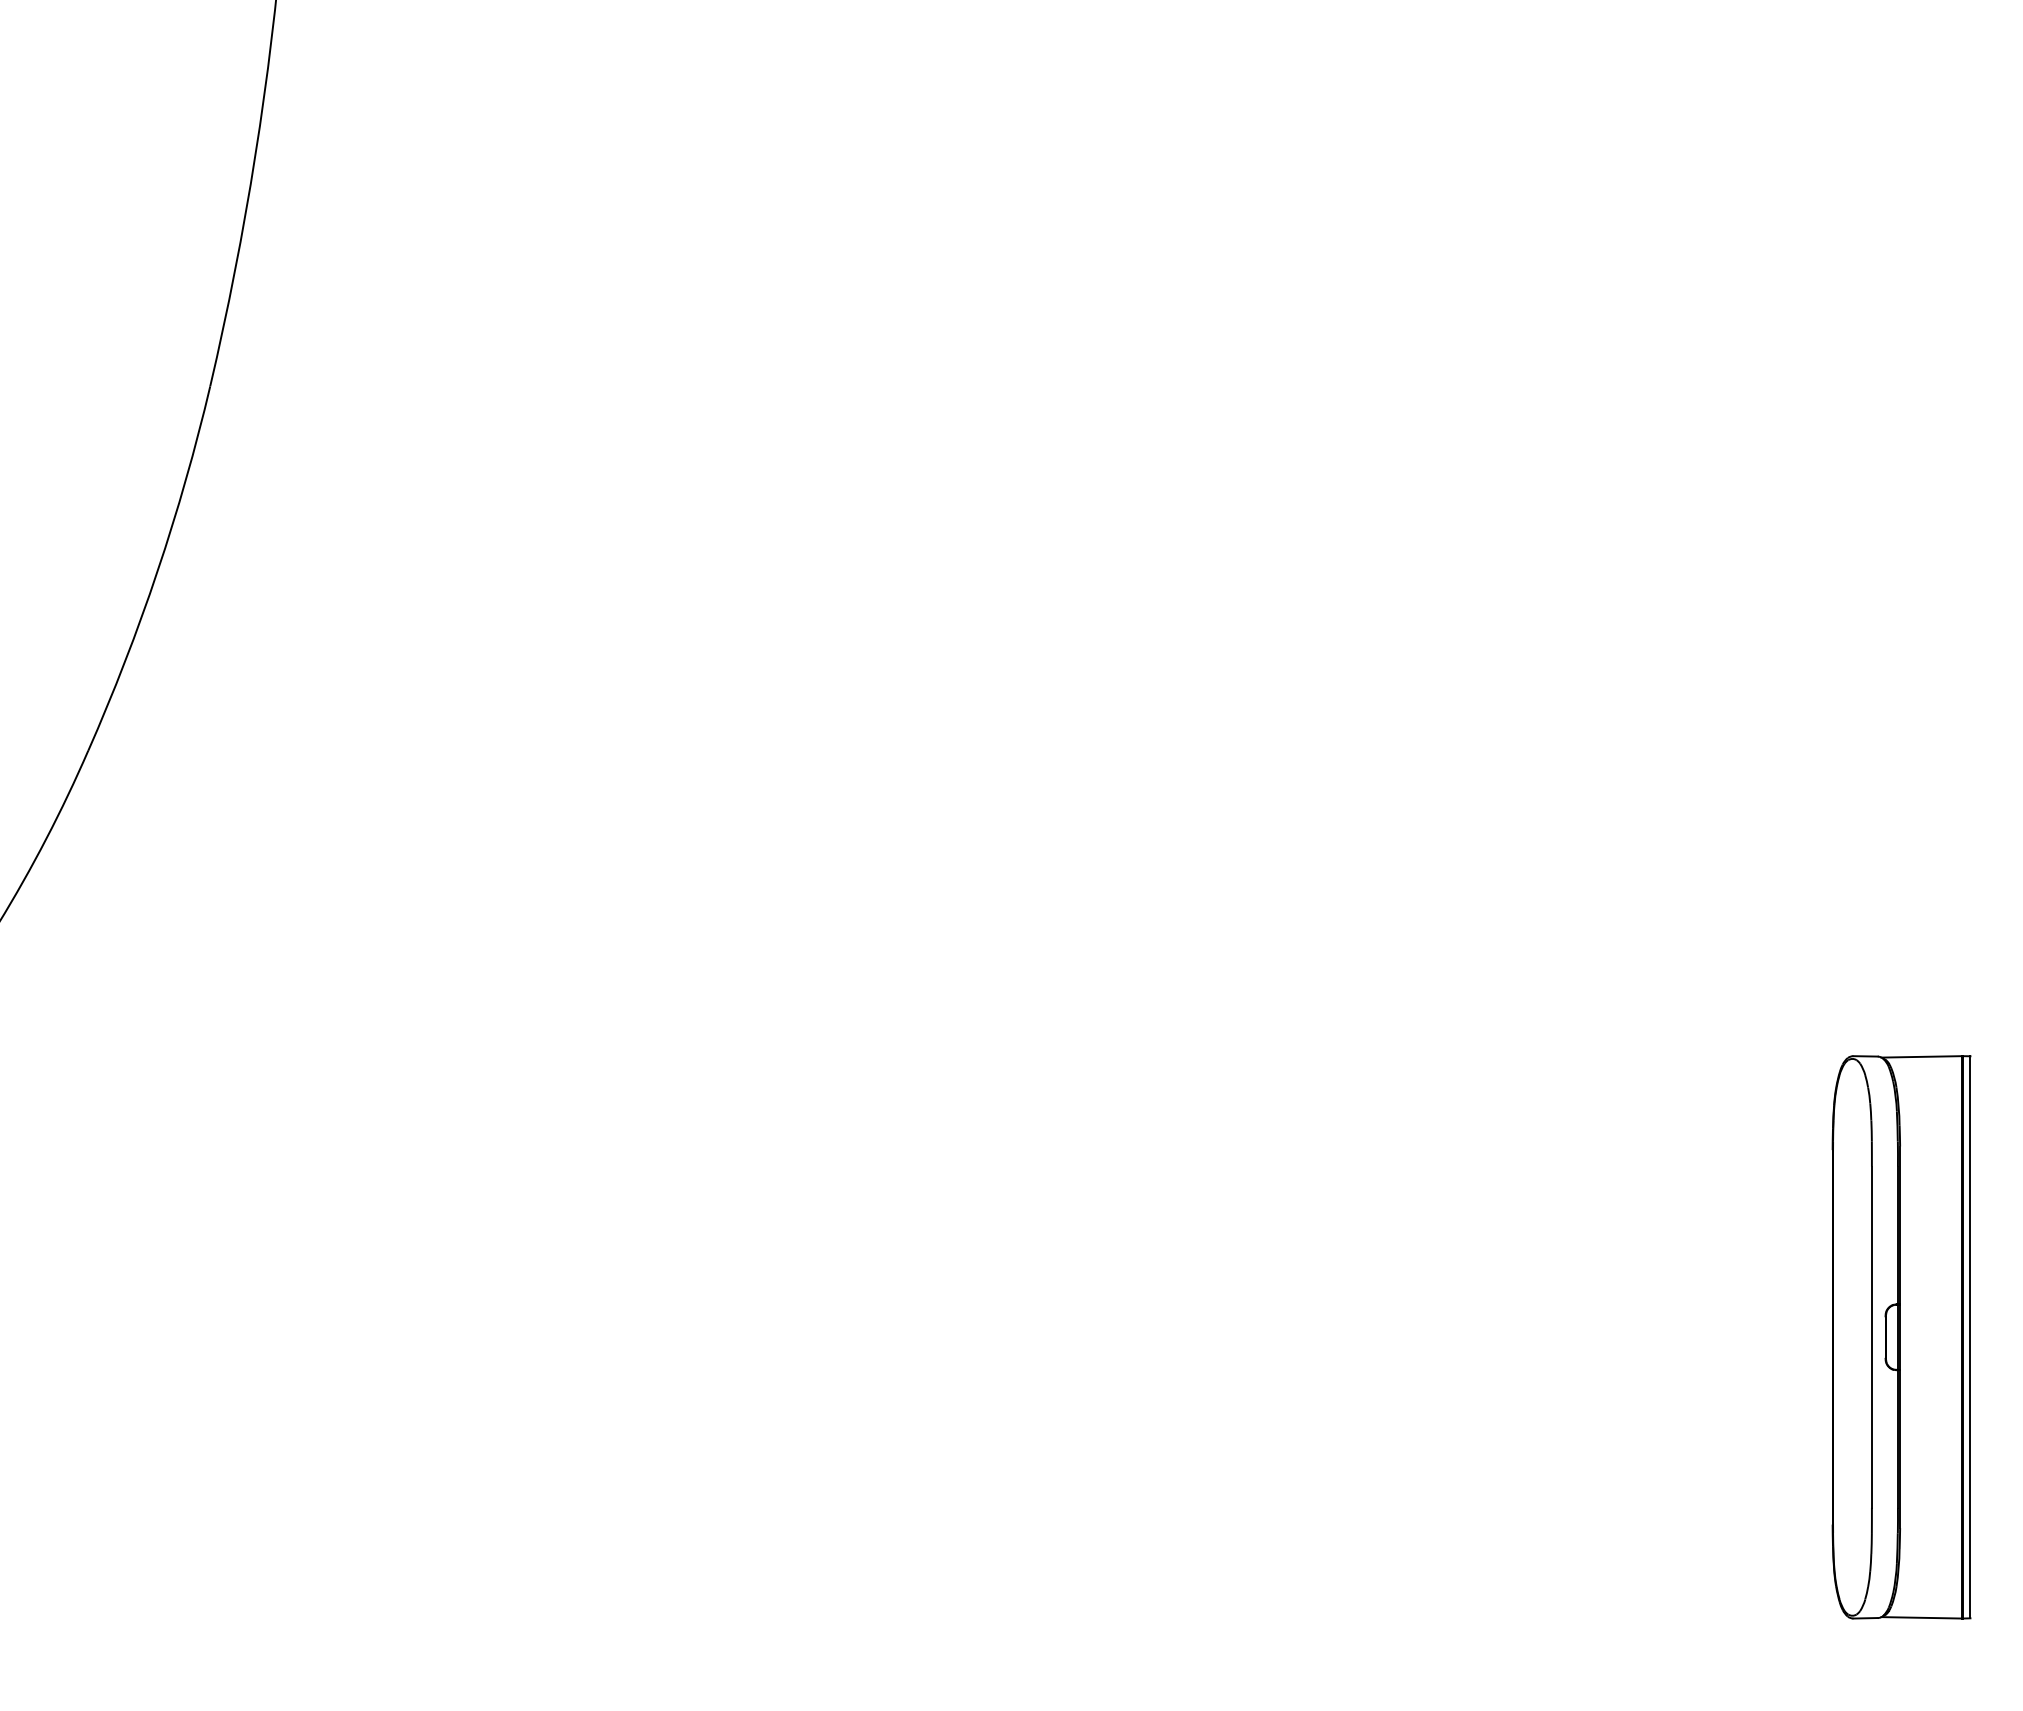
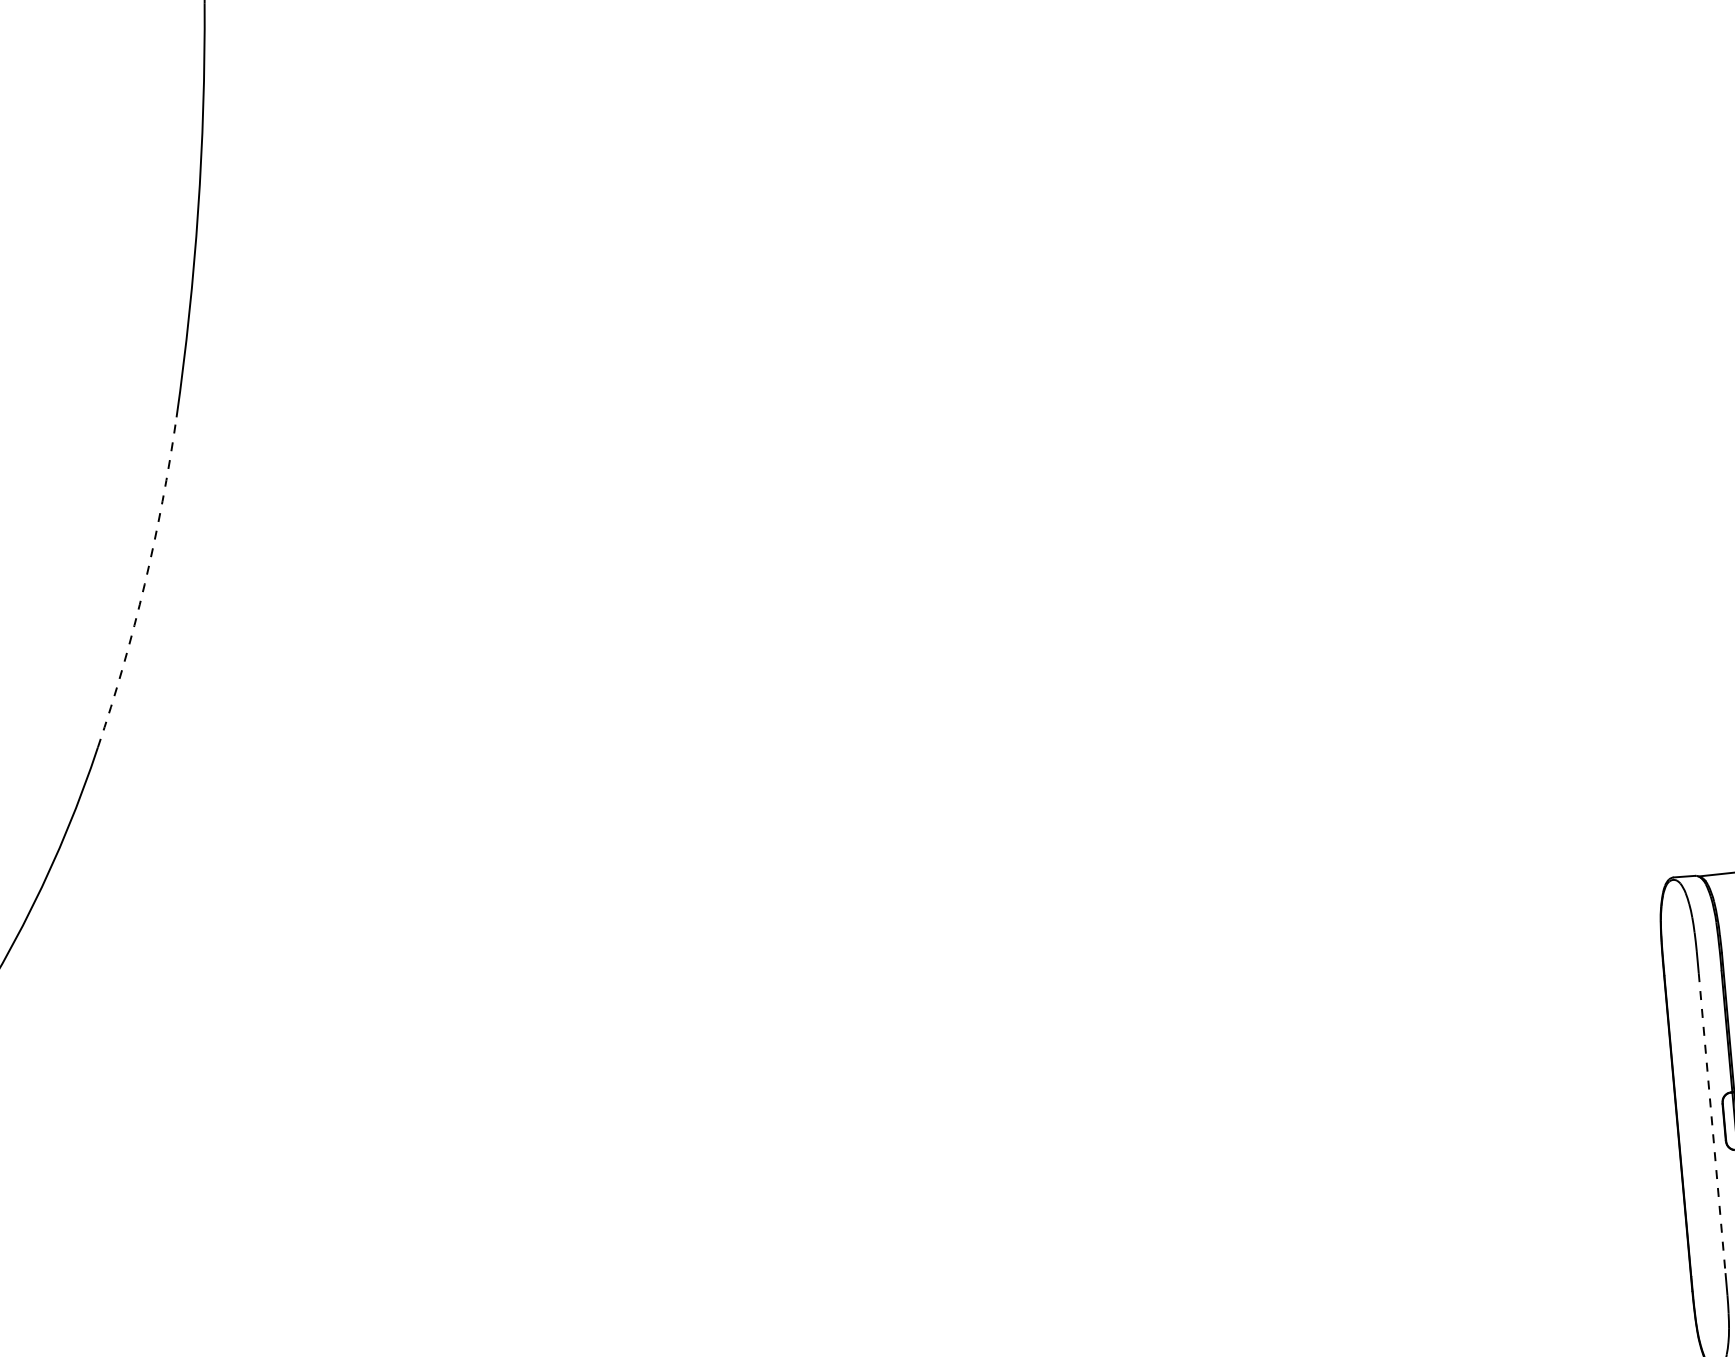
arc: (157, 571) -> (144, 584), solid -> dashed
line: (1871, 1337) -> (1711, 1123), solid -> dashed

